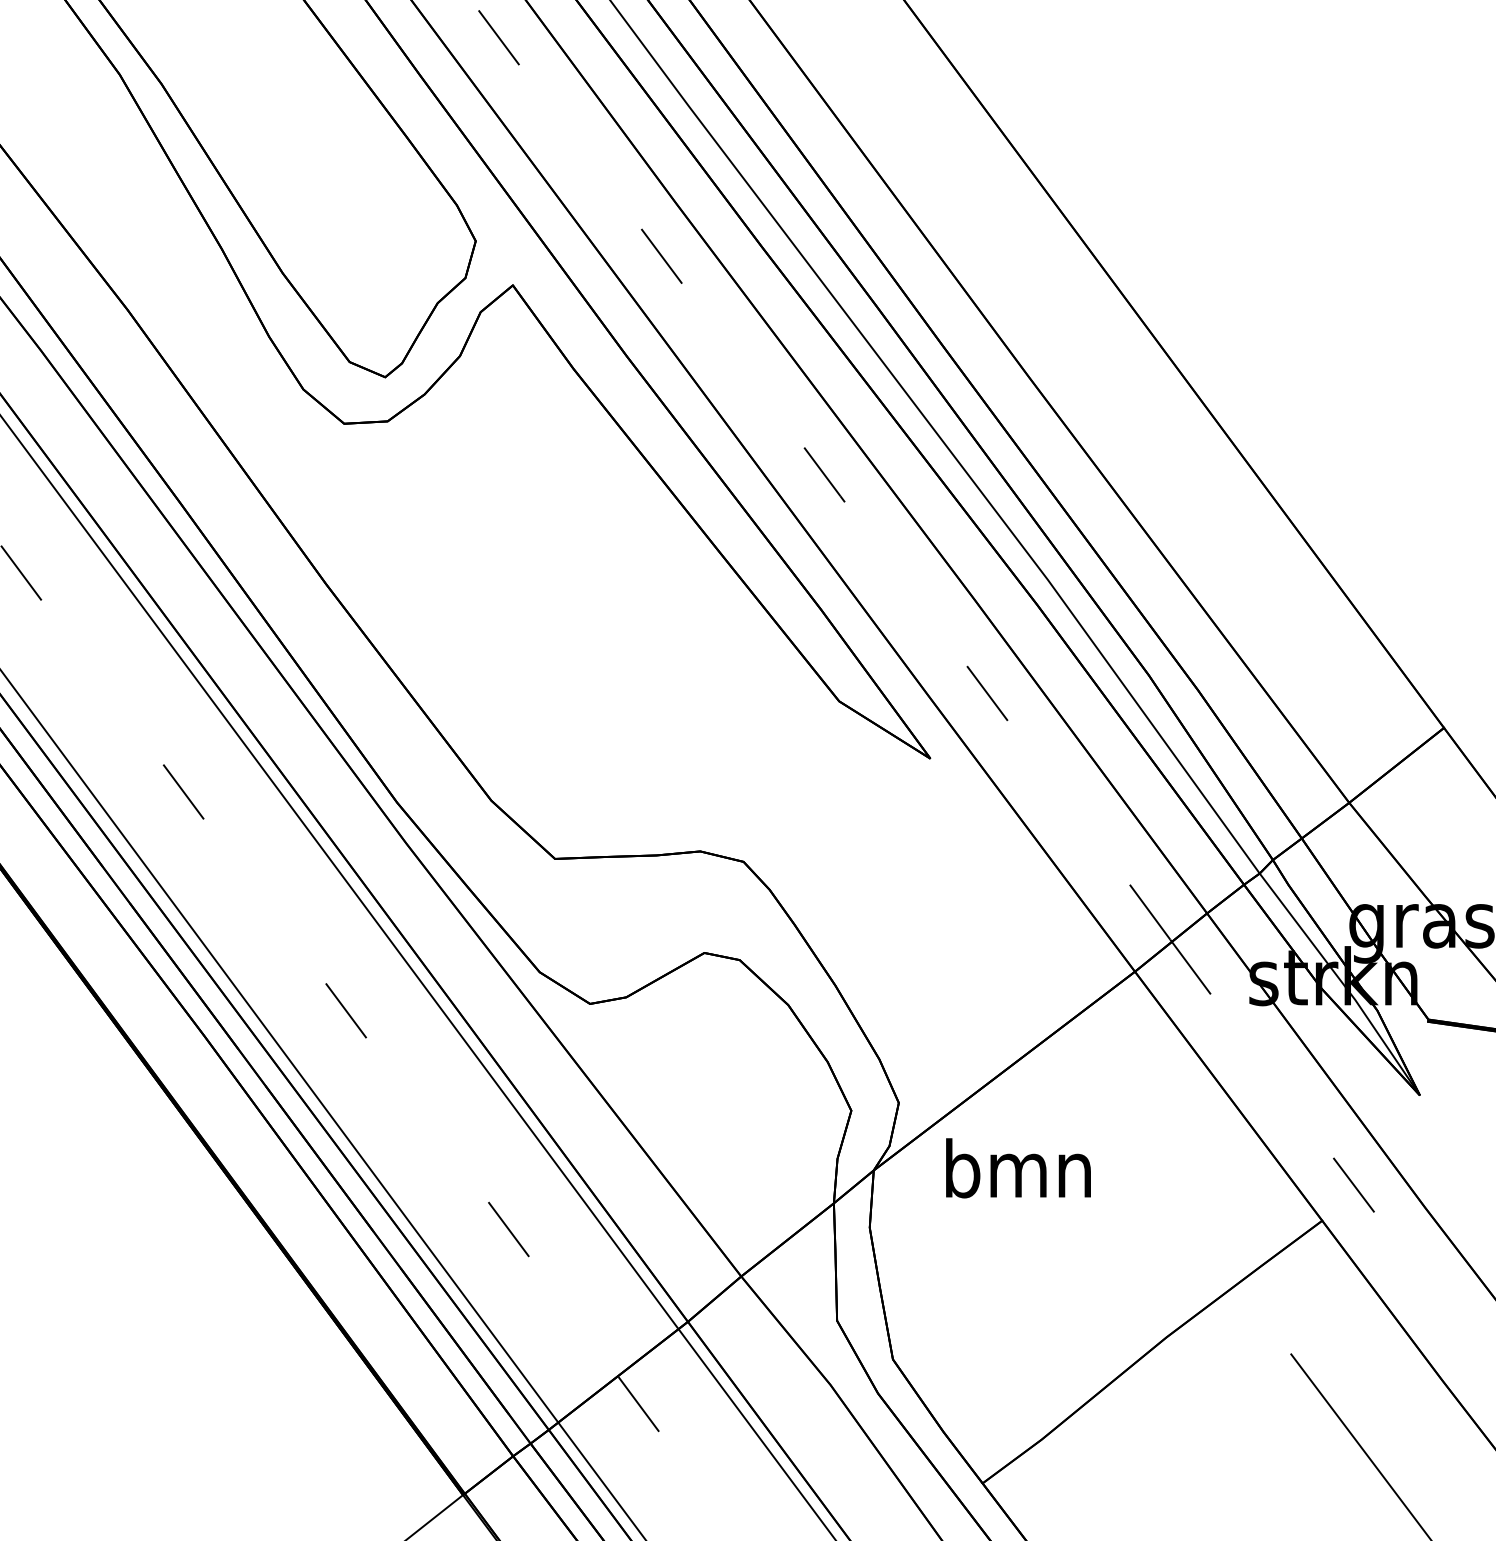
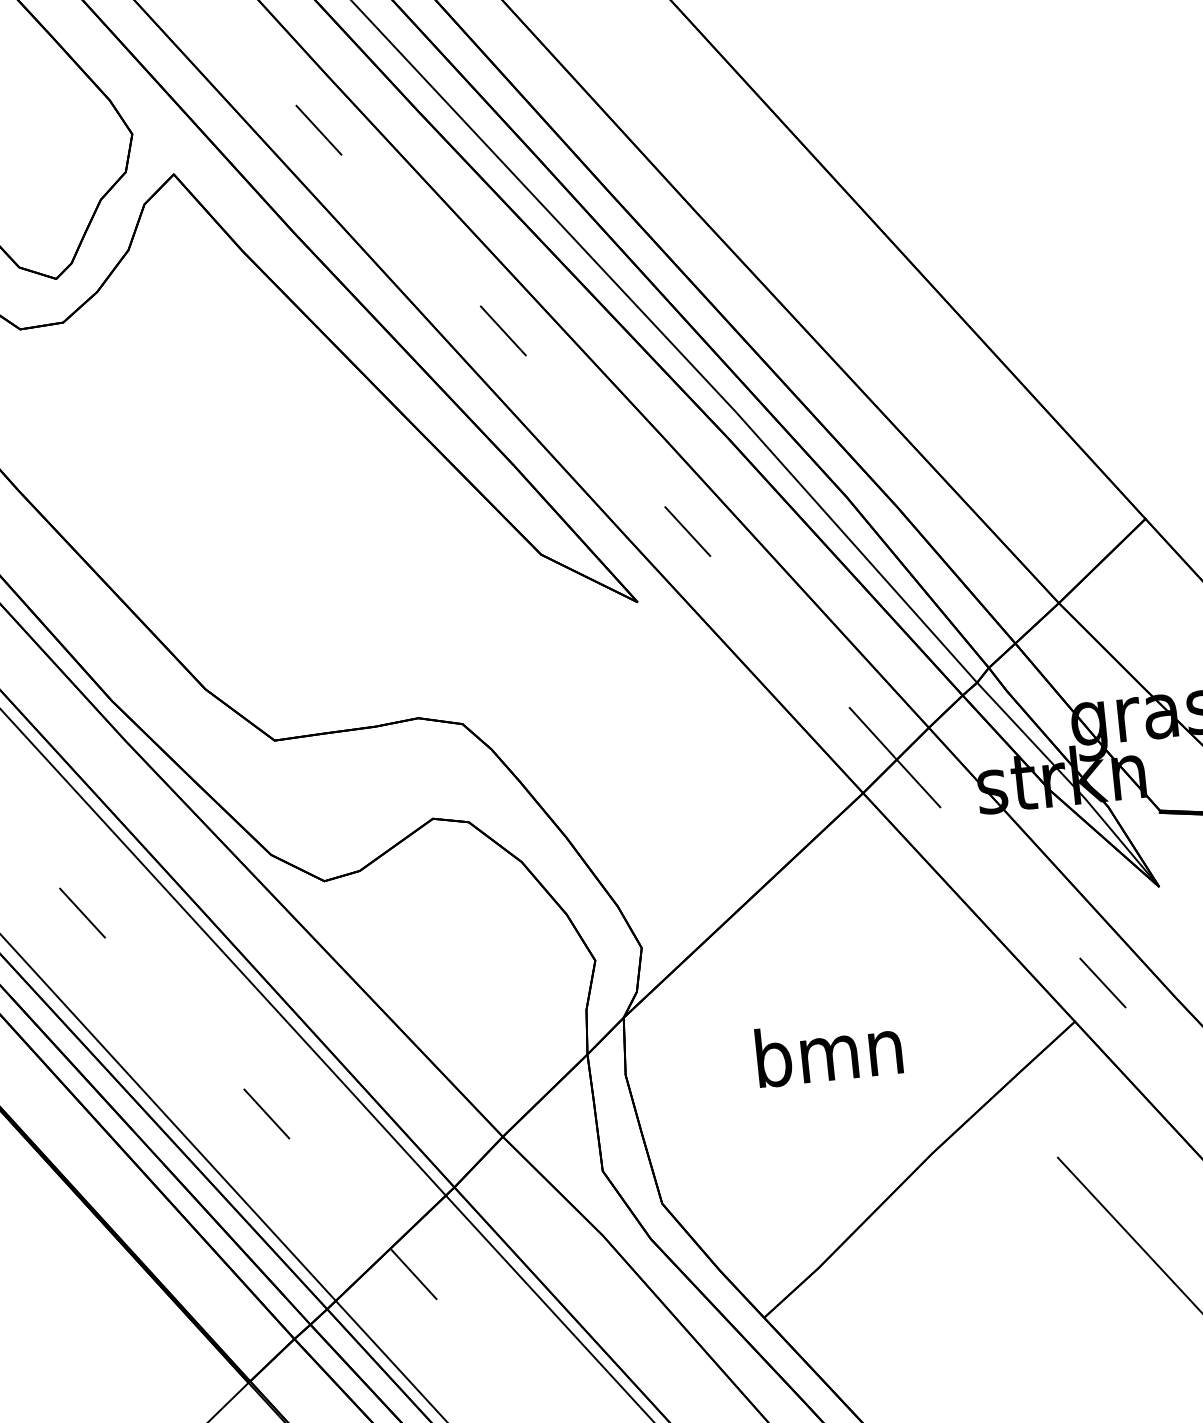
text: (1018, 1168) -> (829, 1051), moved

